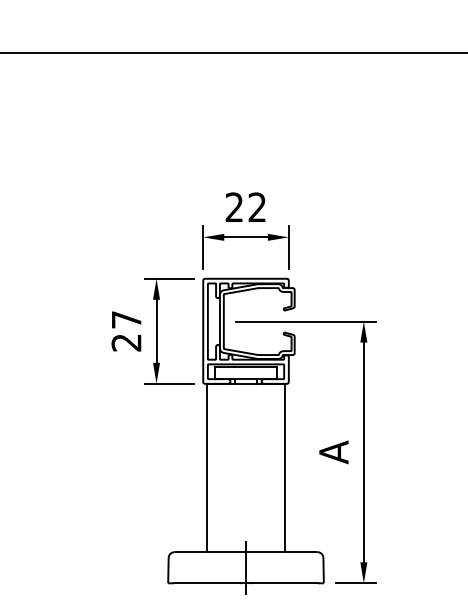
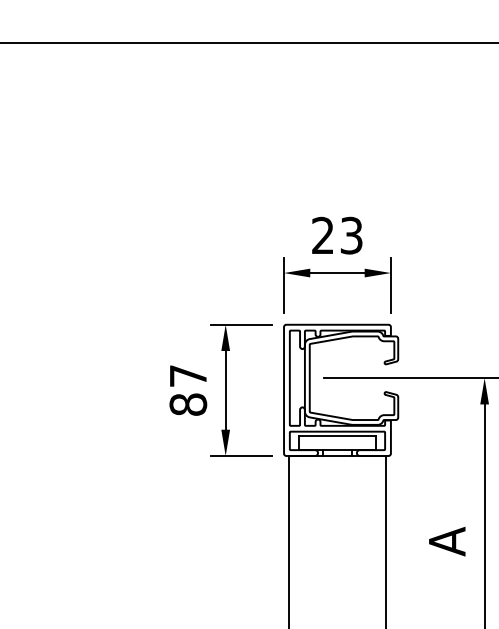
text: (256, 207) -> (350, 235), 22 -> 23
text: (126, 342) -> (188, 404), 27 -> 87

